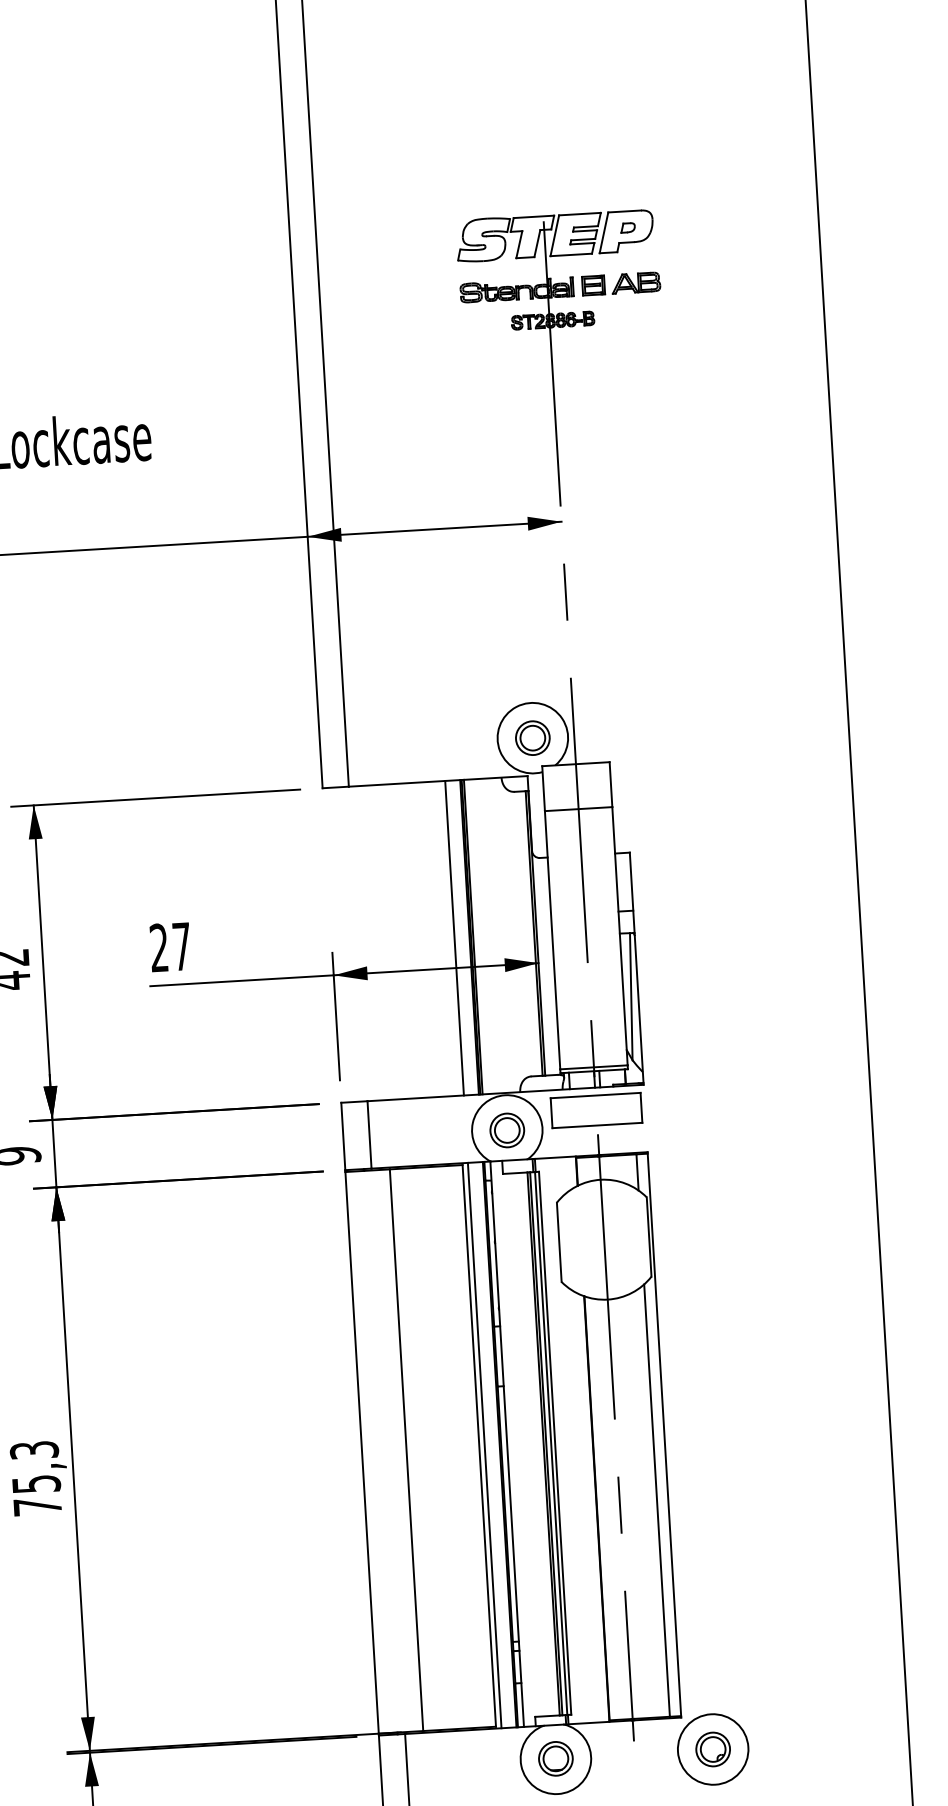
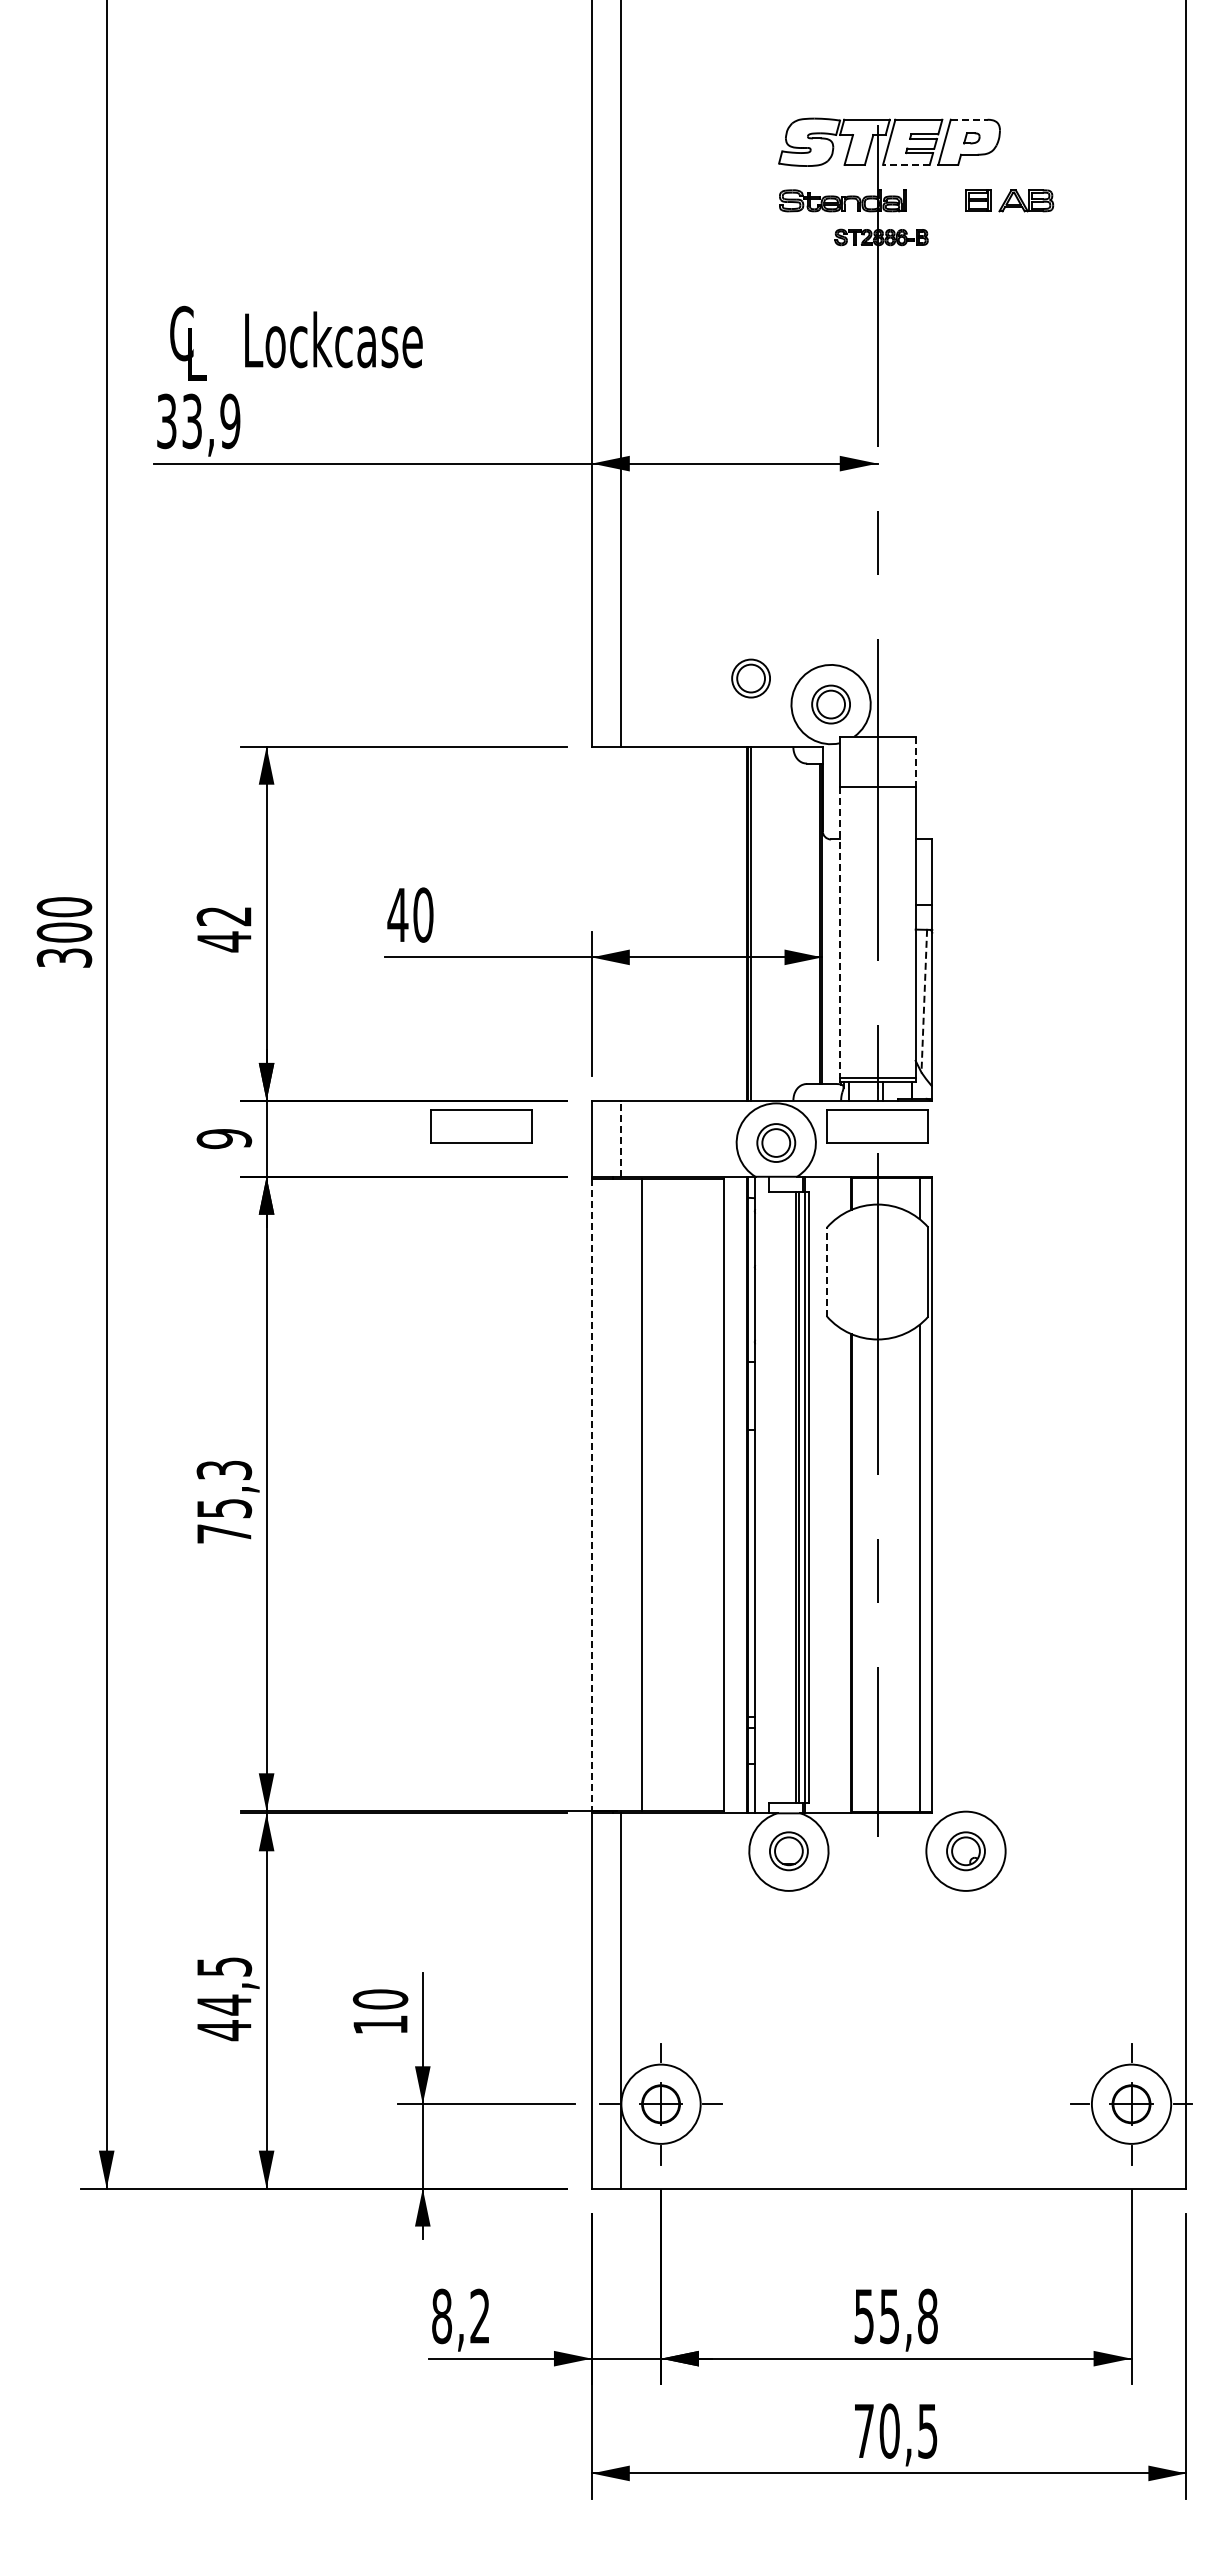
line: (624, 211) -> (969, 119), solid -> dashed
line: (570, 254) -> (905, 164), solid -> dashed
part: (621, 283) -> (1009, 200), moved
part: (459, 719) -> (750, 678), added
line: (610, 785) -> (915, 762), solid -> dashed
line: (454, 937) -> (729, 923), removed
line: (552, 941) -> (839, 933), solid -> dashed
text: (170, 946) -> (410, 914), 27 -> 40
line: (631, 996) -> (924, 1001), solid -> dashed
part: (244, 1131) -> (481, 1126), added
line: (369, 1134) -> (621, 1138), solid -> dashed
line: (559, 1242) -> (827, 1272), solid -> dashed
line: (484, 1445) -> (729, 1494), removed
line: (361, 1453) -> (591, 1495), solid -> dashed

